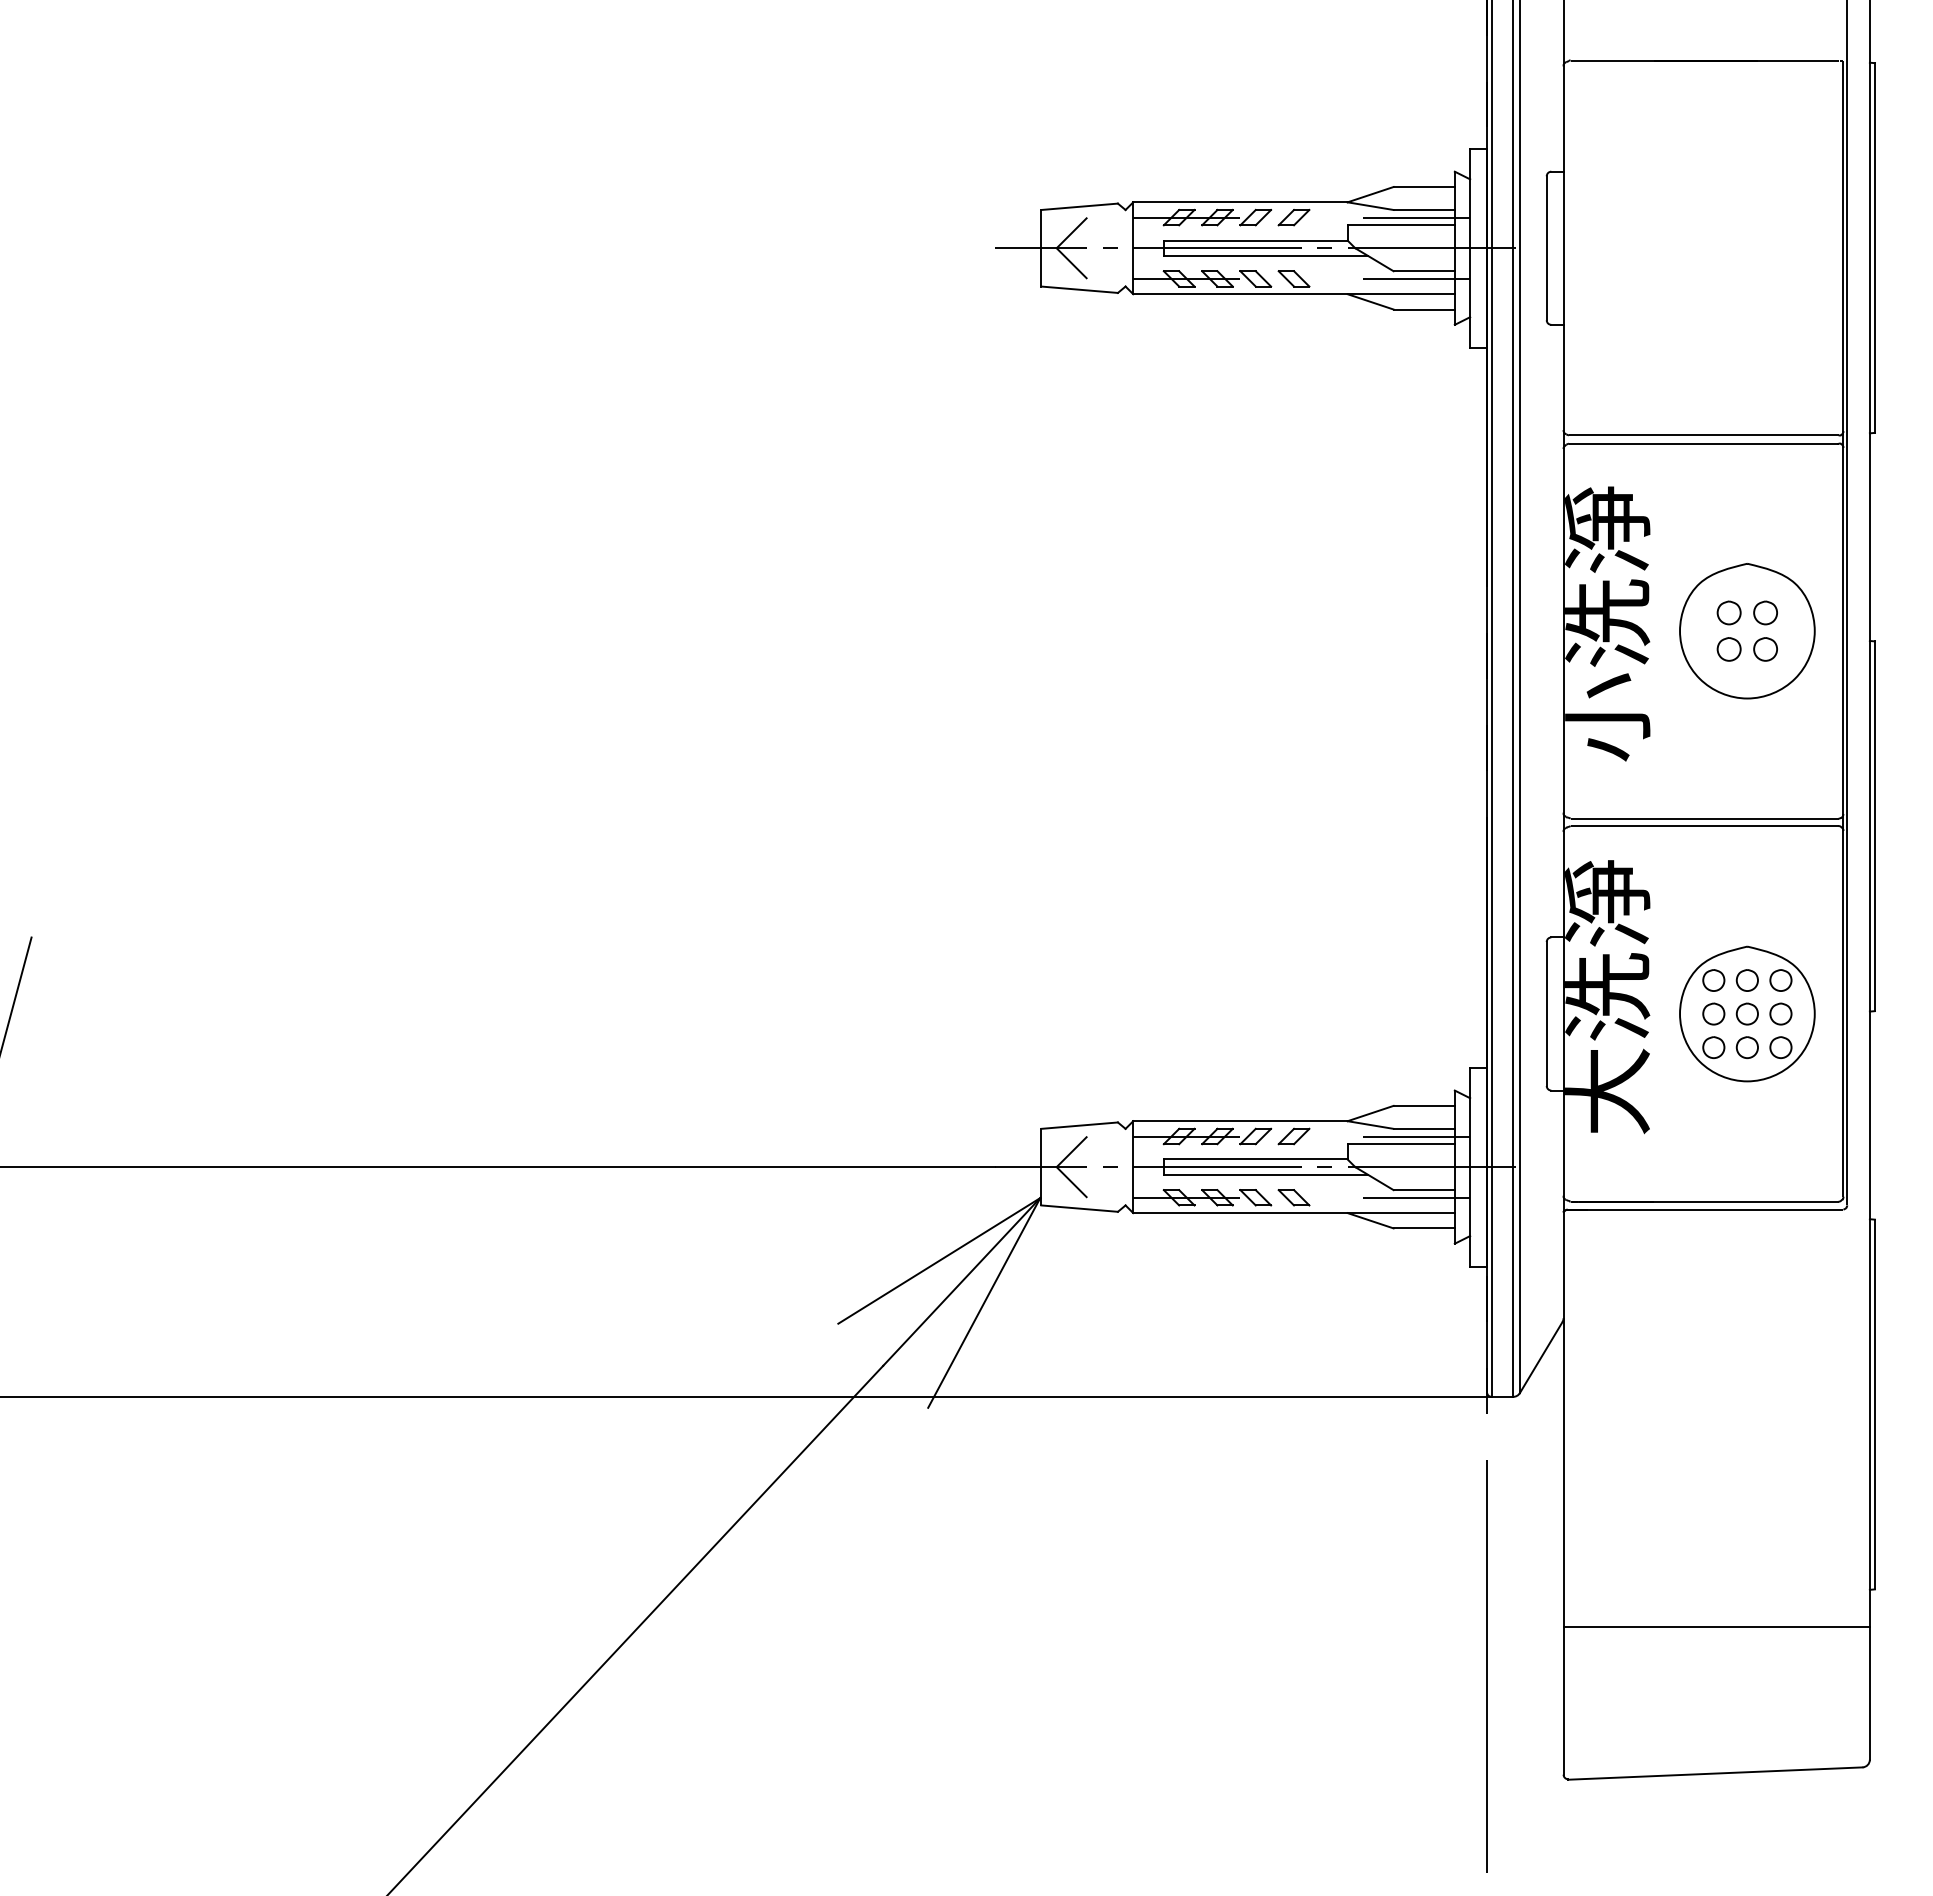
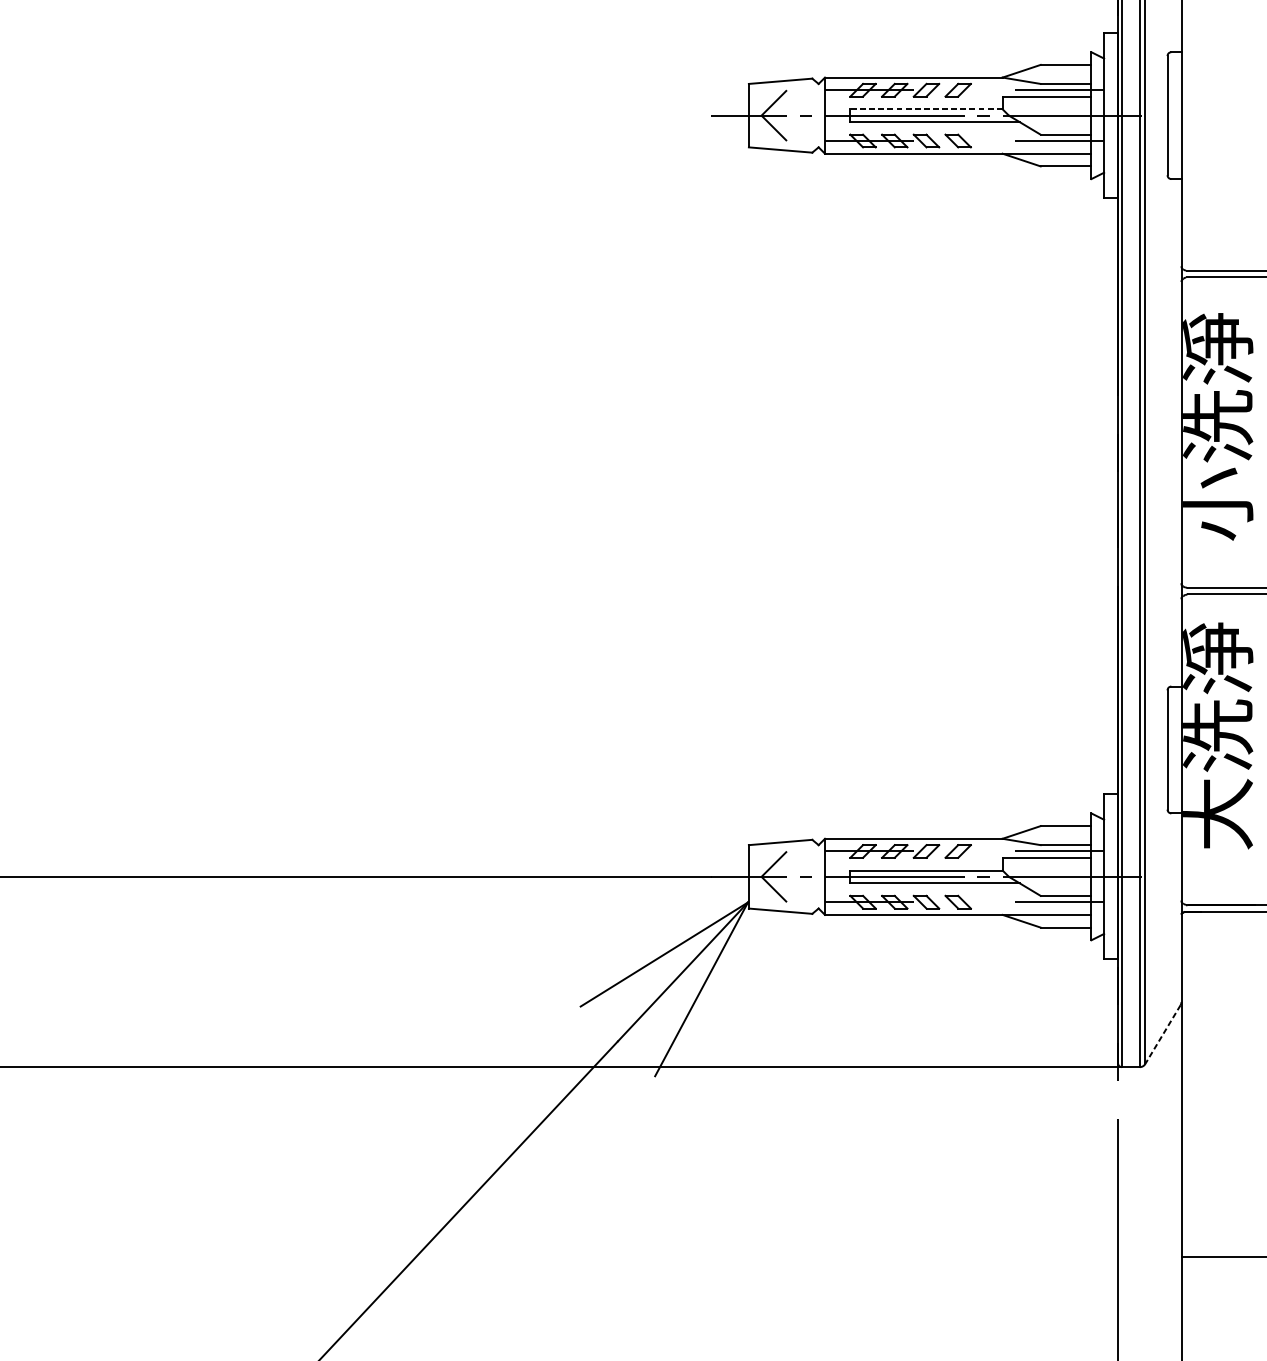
line: (1255, 240) -> (926, 109), solid -> dashed
line: (1540, 1358) -> (1162, 1035), solid -> dashed

